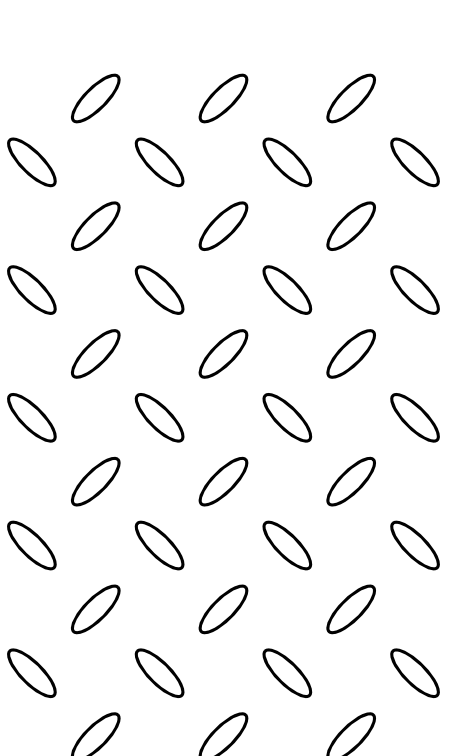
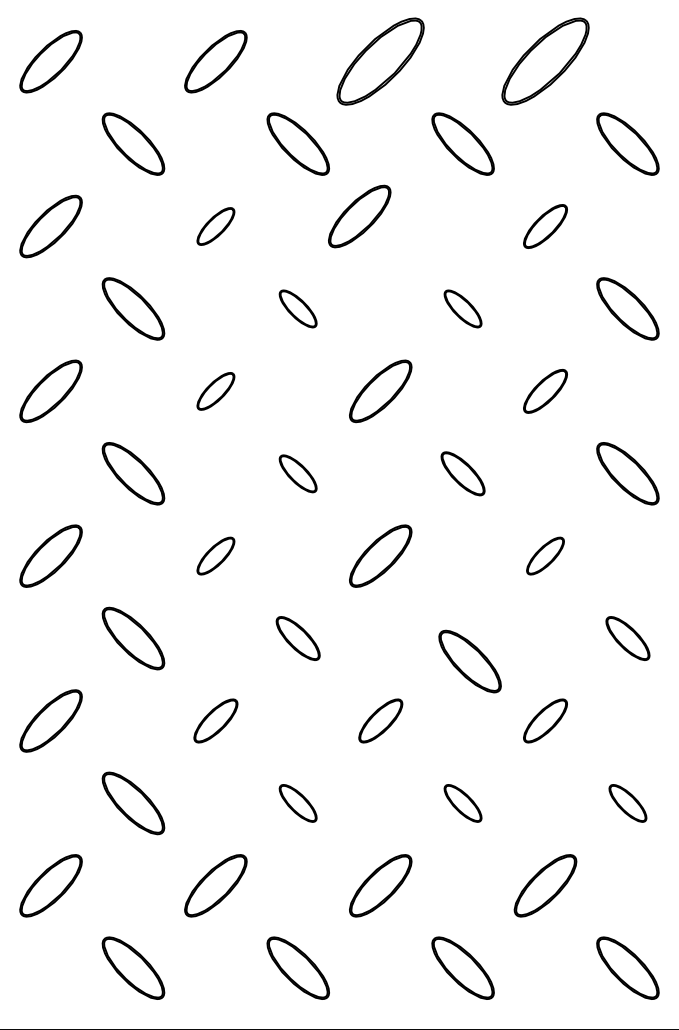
part: (223, 98) -> (380, 61), size x1.4
part: (351, 98) -> (545, 61), size x1.4
part: (95, 226) -> (215, 226), size x0.6
part: (223, 226) -> (359, 216), moved
part: (351, 226) -> (545, 226), size x0.7
part: (158, 289) -> (297, 308), size x0.6
part: (286, 289) -> (462, 308), size x0.6
part: (95, 354) -> (215, 391), size x0.6
part: (351, 354) -> (545, 391), size x0.7
part: (158, 417) -> (297, 473), size x0.6
part: (286, 417) -> (462, 473), size x0.7
part: (95, 481) -> (215, 555), size x0.6
part: (351, 481) -> (545, 555), size x0.6
part: (158, 545) -> (297, 638), size x0.7
part: (286, 545) -> (469, 661), moved
part: (414, 545) -> (627, 638), size x0.7
part: (95, 608) -> (215, 720), size x0.7
part: (223, 608) -> (380, 720), size x0.7
part: (351, 608) -> (545, 720), size x0.7
part: (158, 673) -> (297, 803), size x0.6
part: (286, 673) -> (462, 803), size x0.6
part: (414, 673) -> (627, 803), size x0.6

